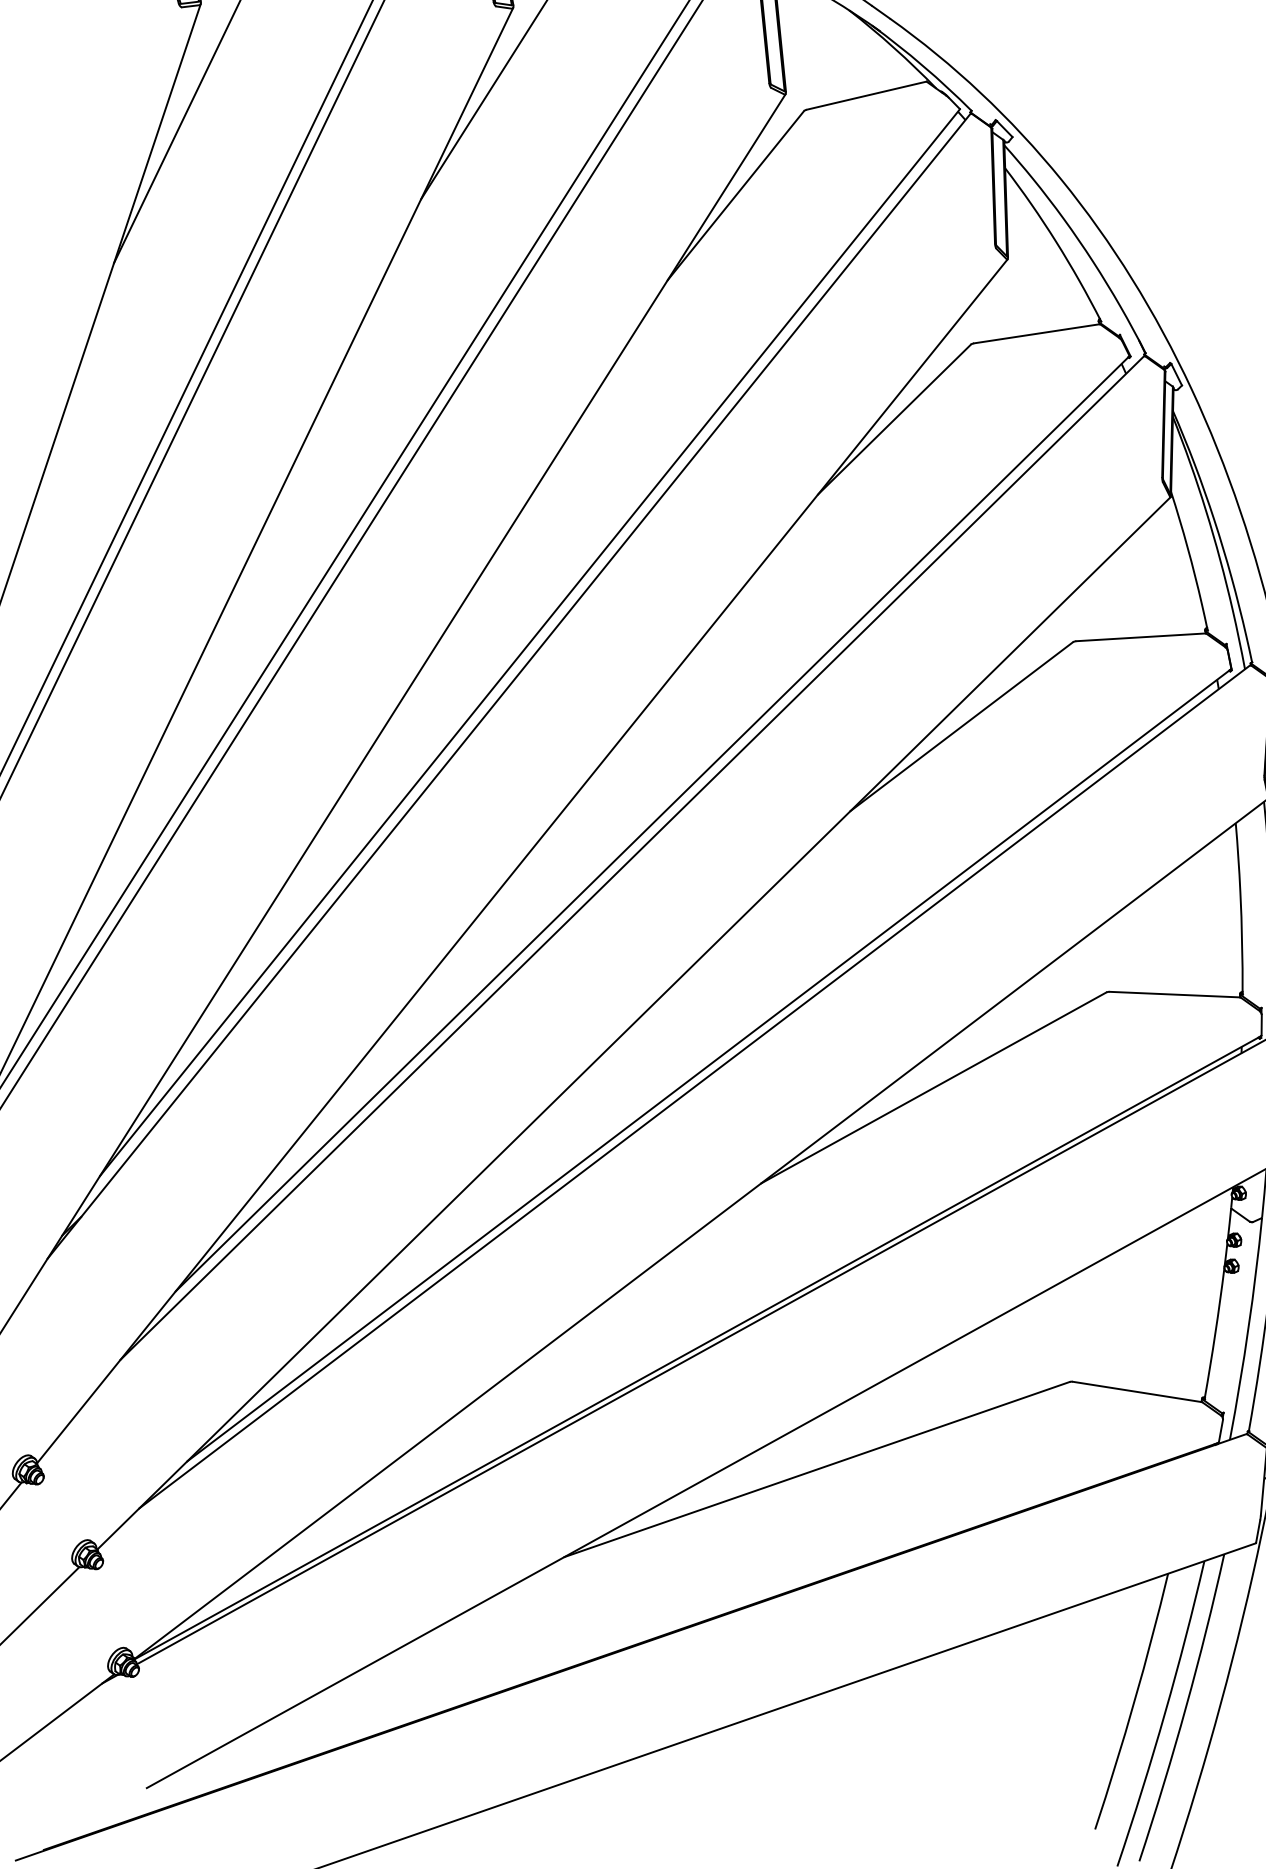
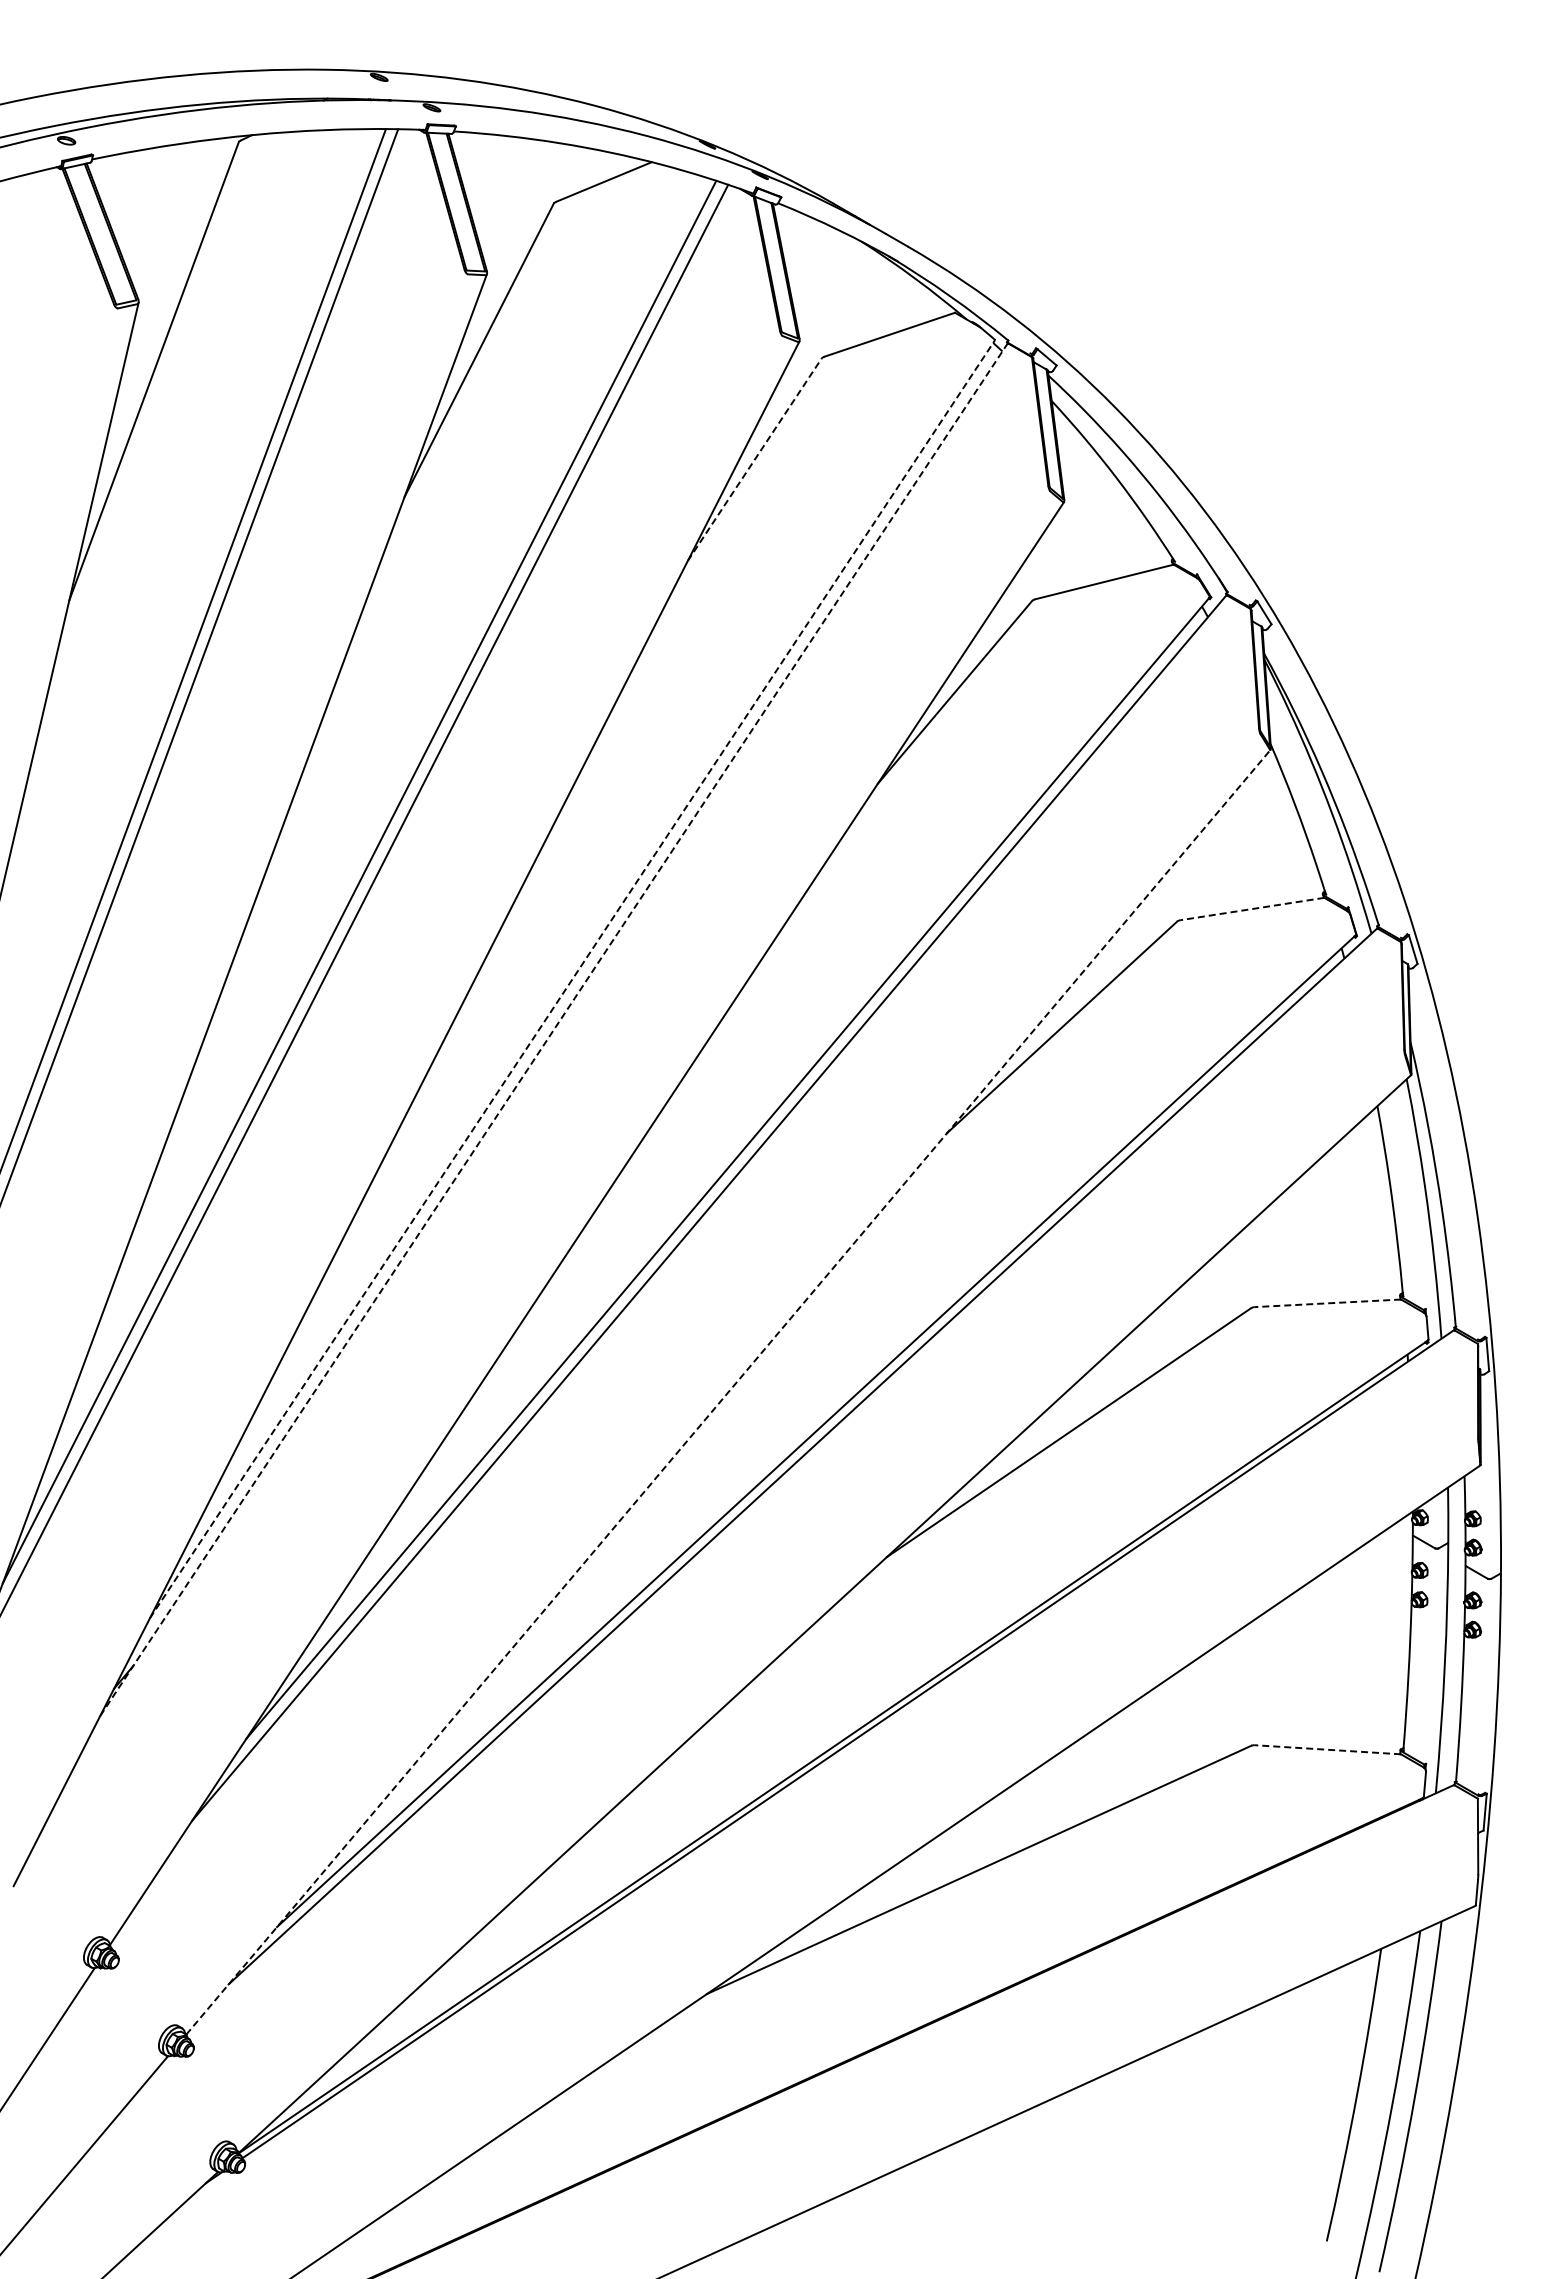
line: (736, 195) -> (755, 459), solid -> dashed
line: (1141, 637) -> (1252, 909), solid -> dashed
line: (530, 641) -> (572, 978), solid -> dashed
line: (509, 685) -> (554, 1029), solid -> dashed
line: (1174, 994) -> (1327, 1303), solid -> dashed
line: (634, 1023) -> (728, 1392), solid -> dashed
line: (1137, 1391) -> (1327, 1749), solid -> dashed

